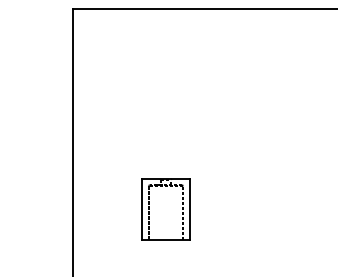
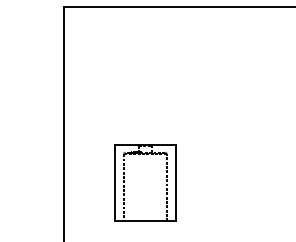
part: (165, 209) -> (144, 183), size x1.43

